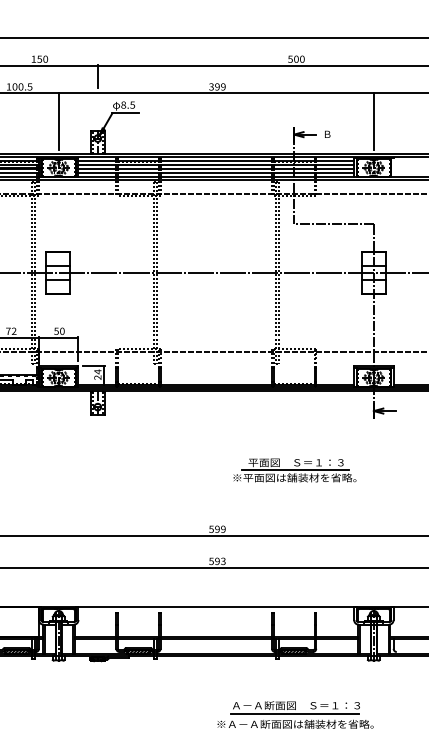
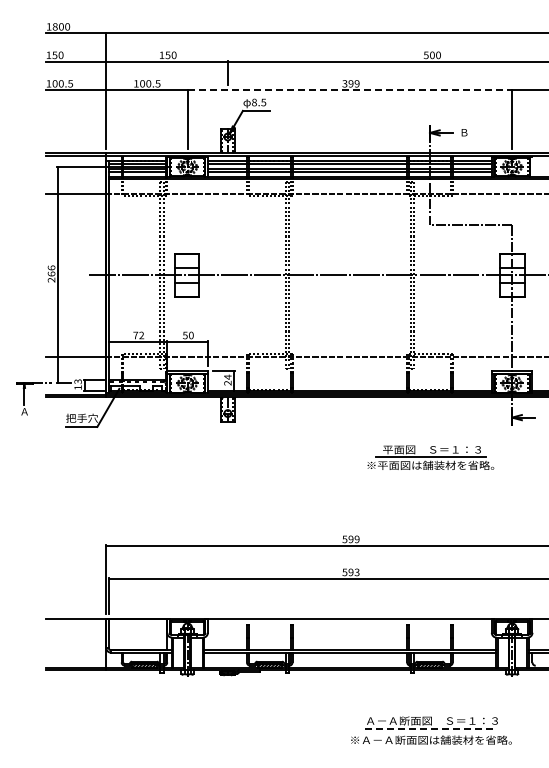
line: (216, 93) -> (350, 90), solid -> dashed
part: (294, 470) -> (430, 457), moved
line: (295, 713) -> (431, 729), solid -> dashed

